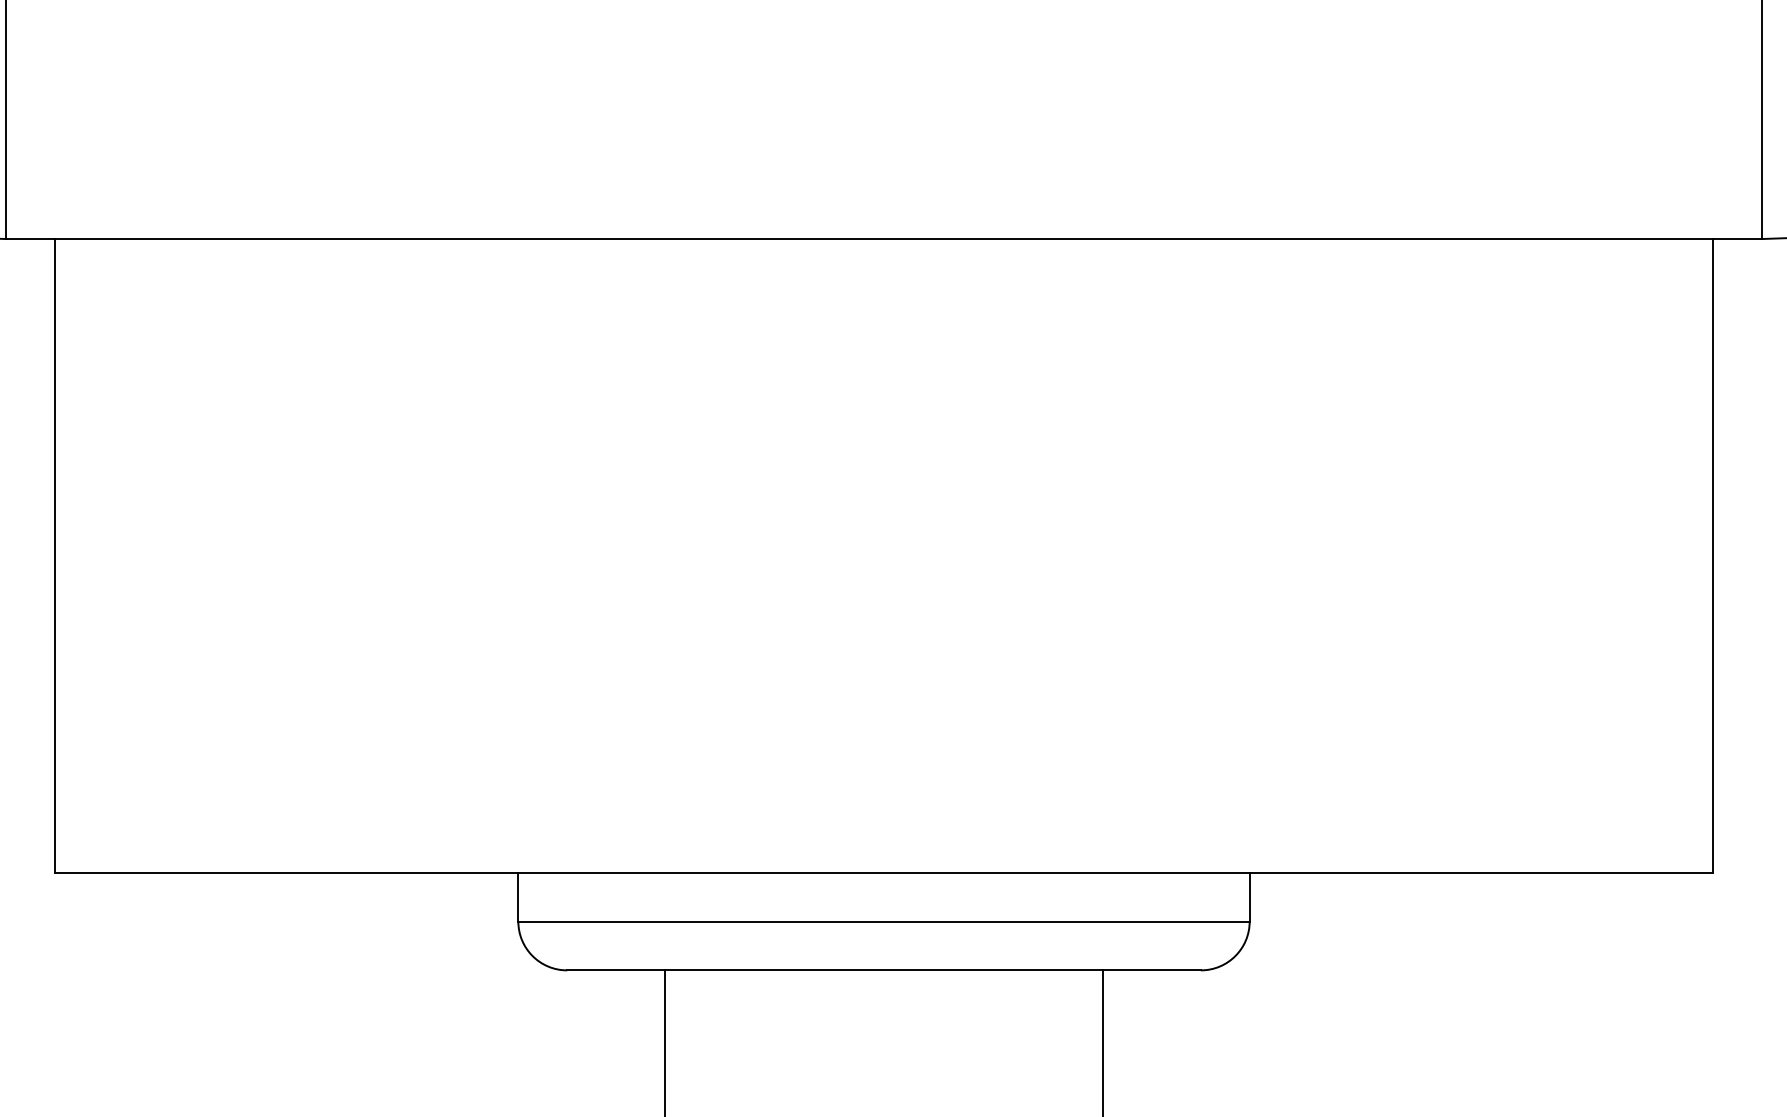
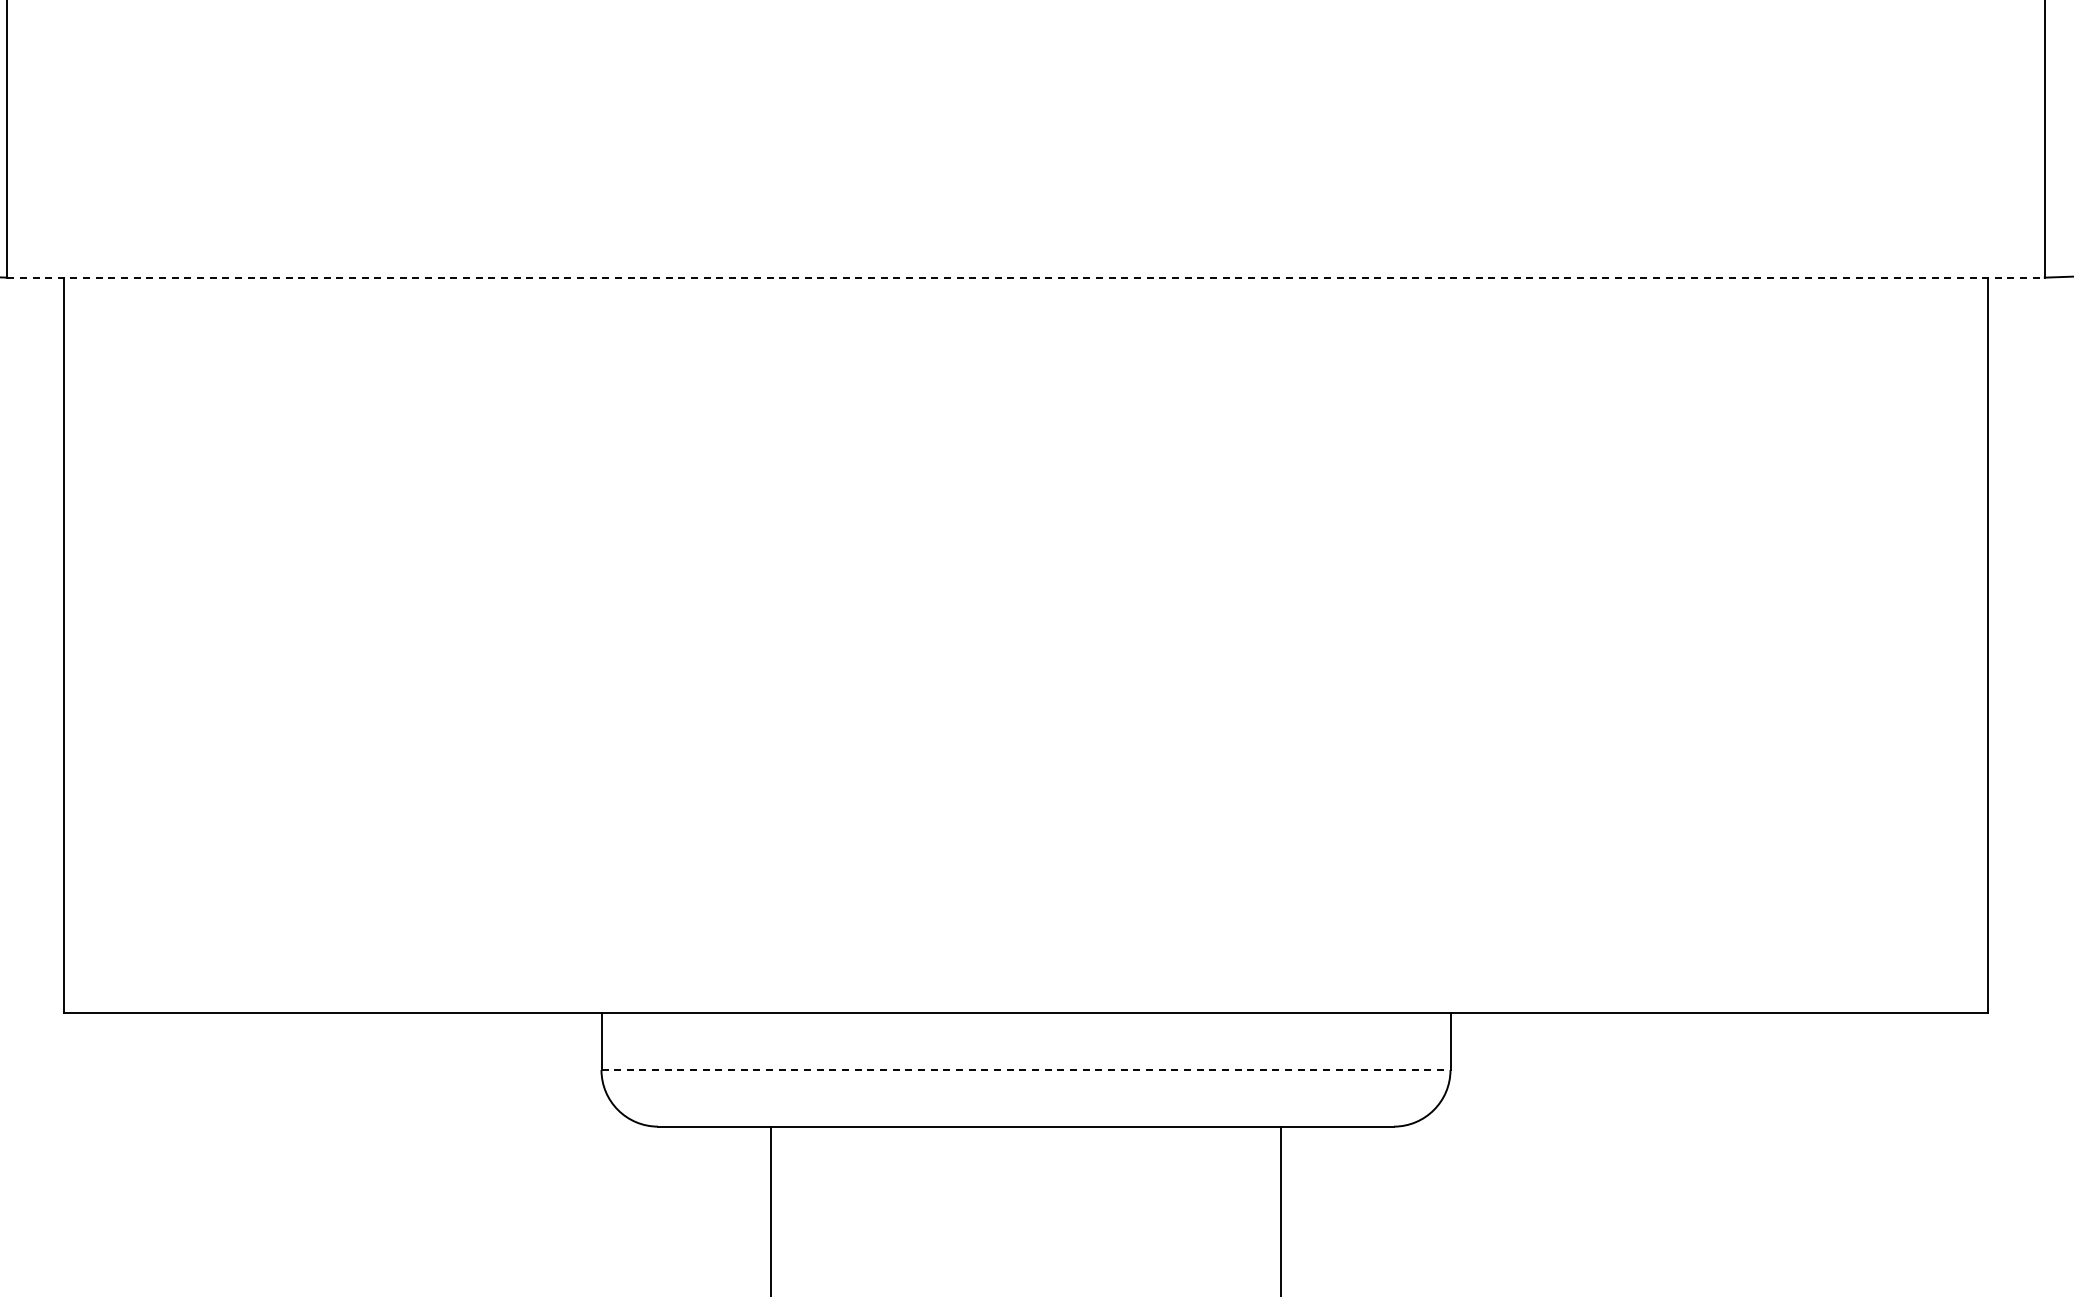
line: (884, 238) -> (1026, 277), solid -> dashed
line: (884, 922) -> (1026, 1070), solid -> dashed

